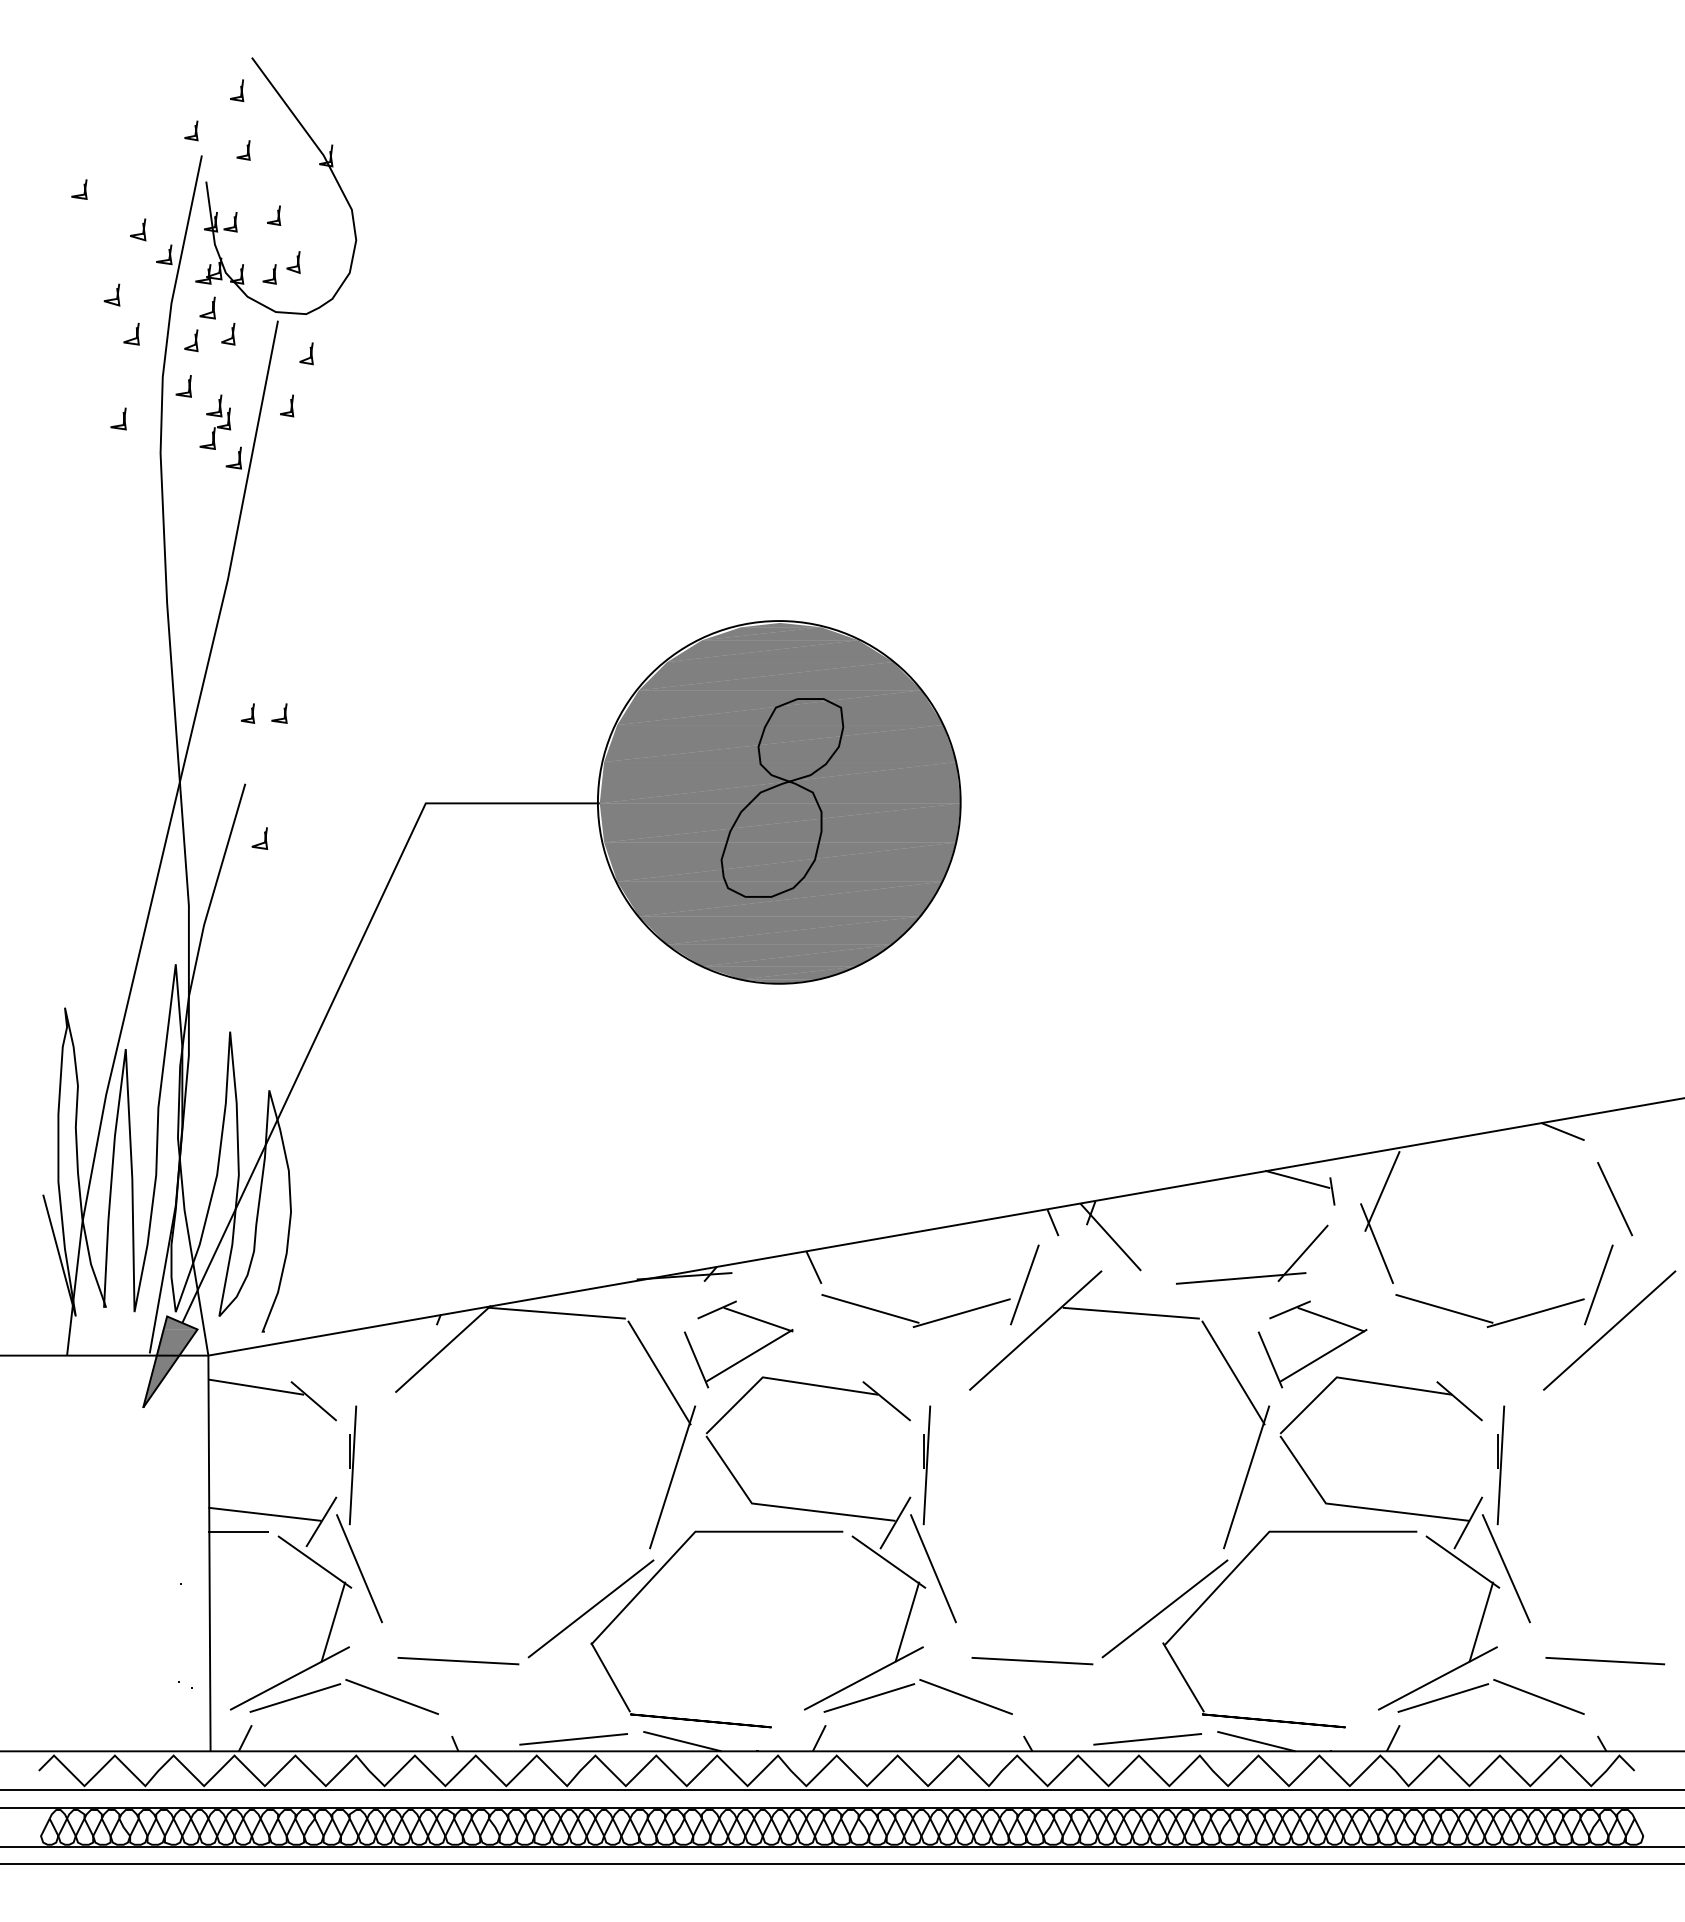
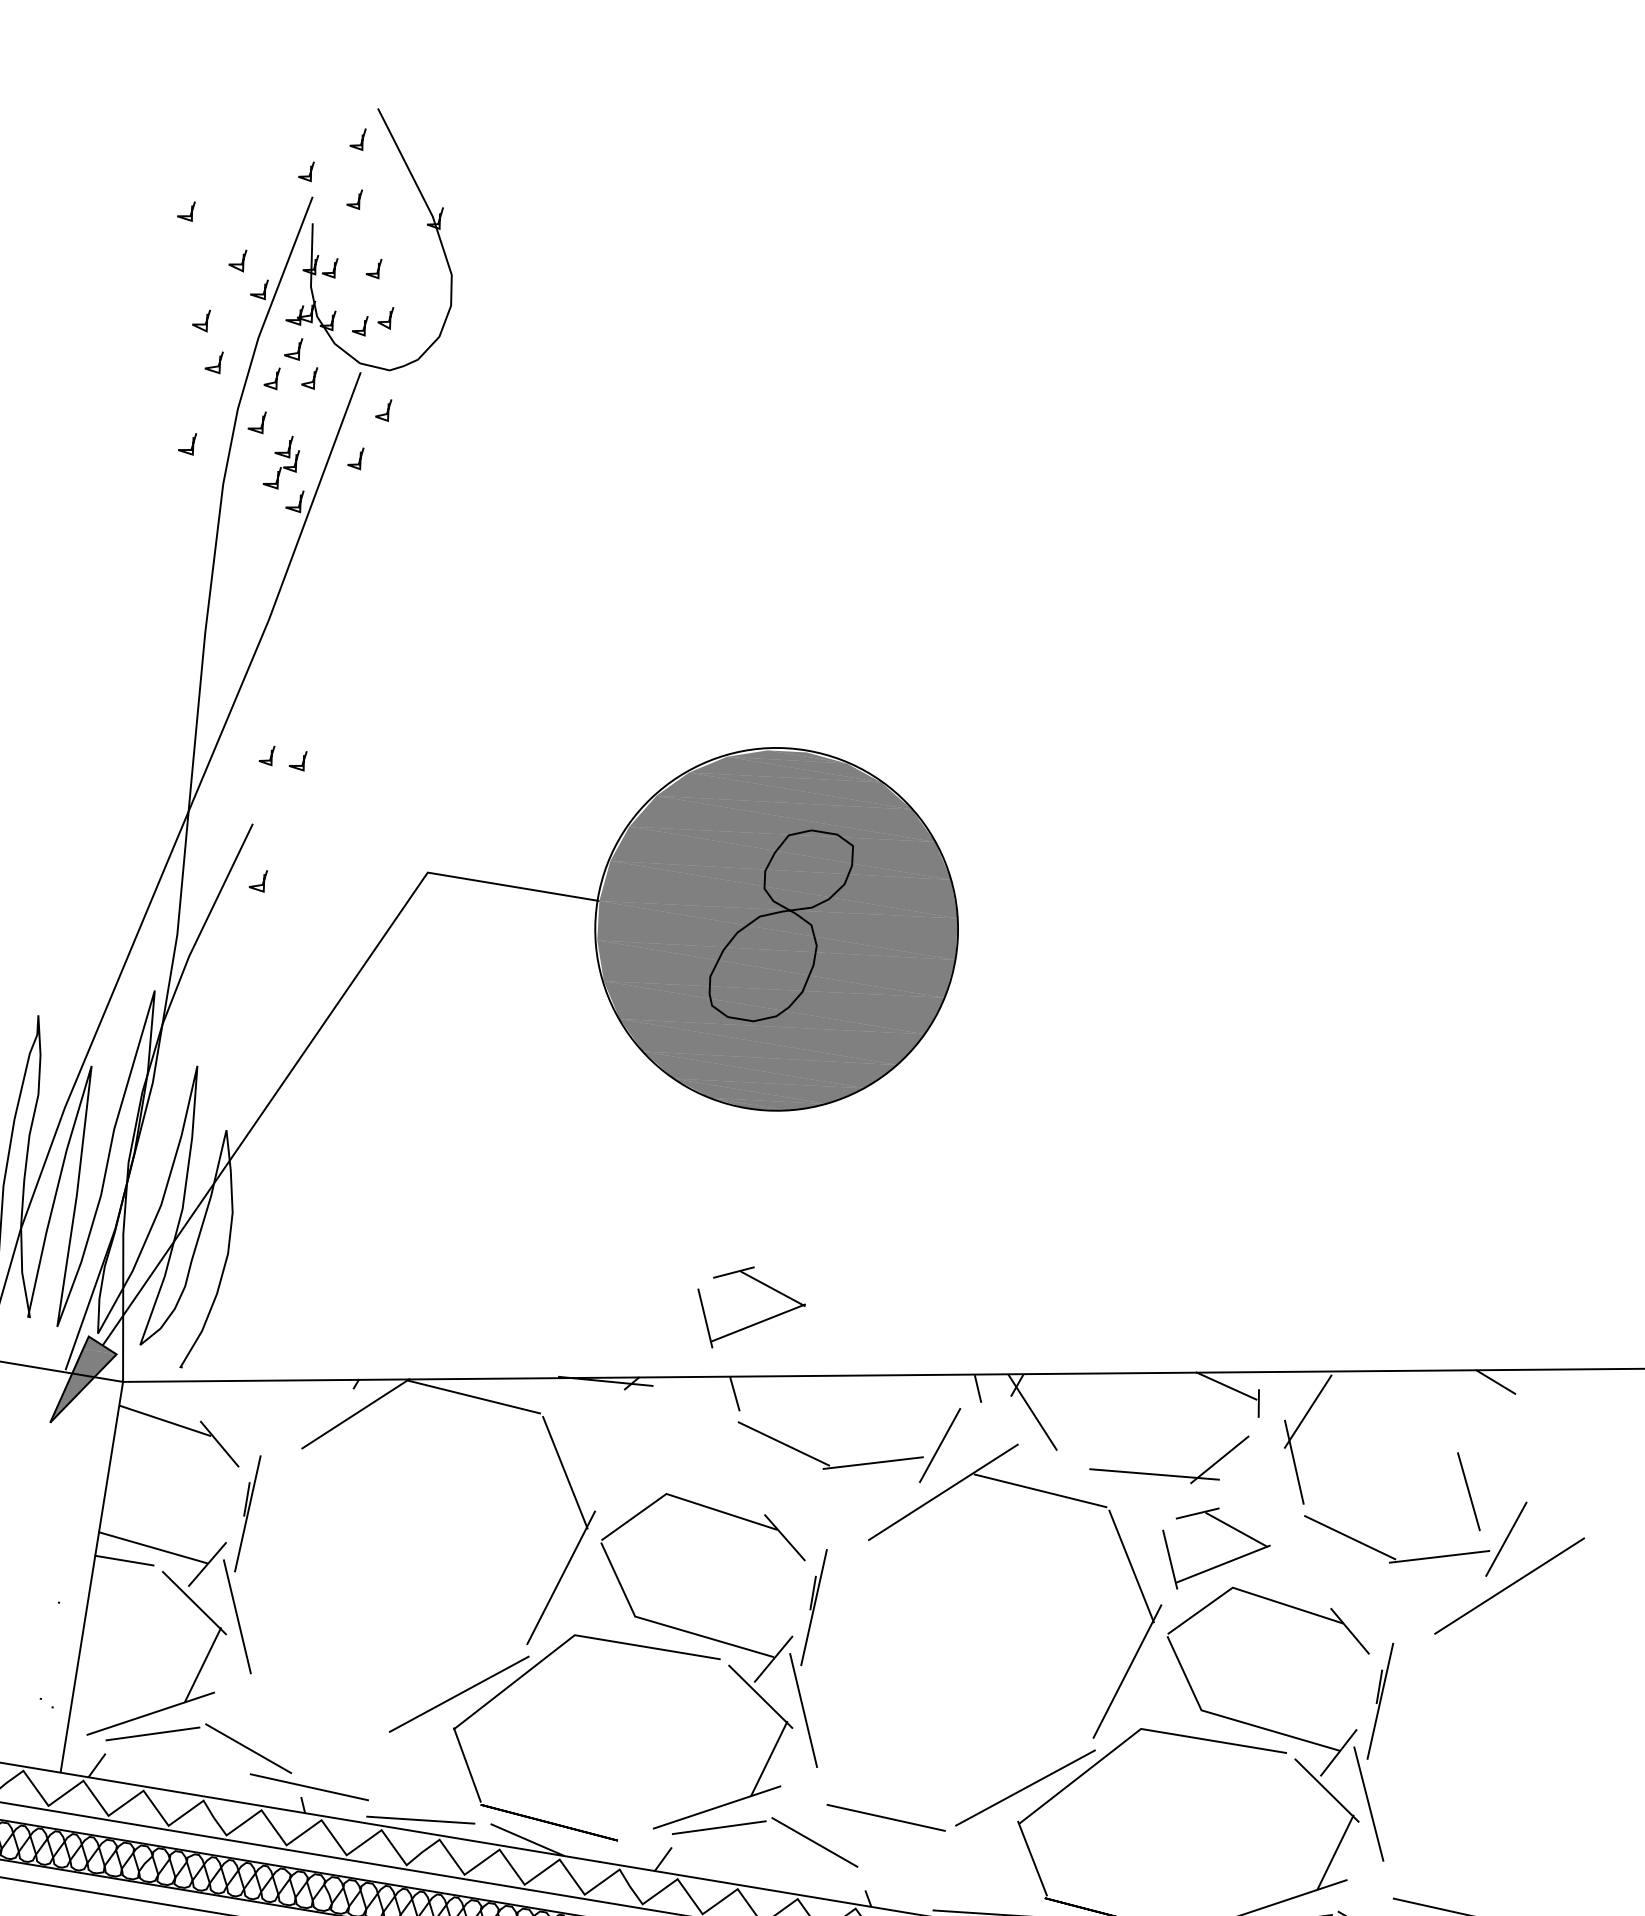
line: (1615, 1199) -> (1469, 1492), moved
part: (747, 1355) -> (756, 1322), moved
line: (458, 1661) -> (309, 1787), moved

